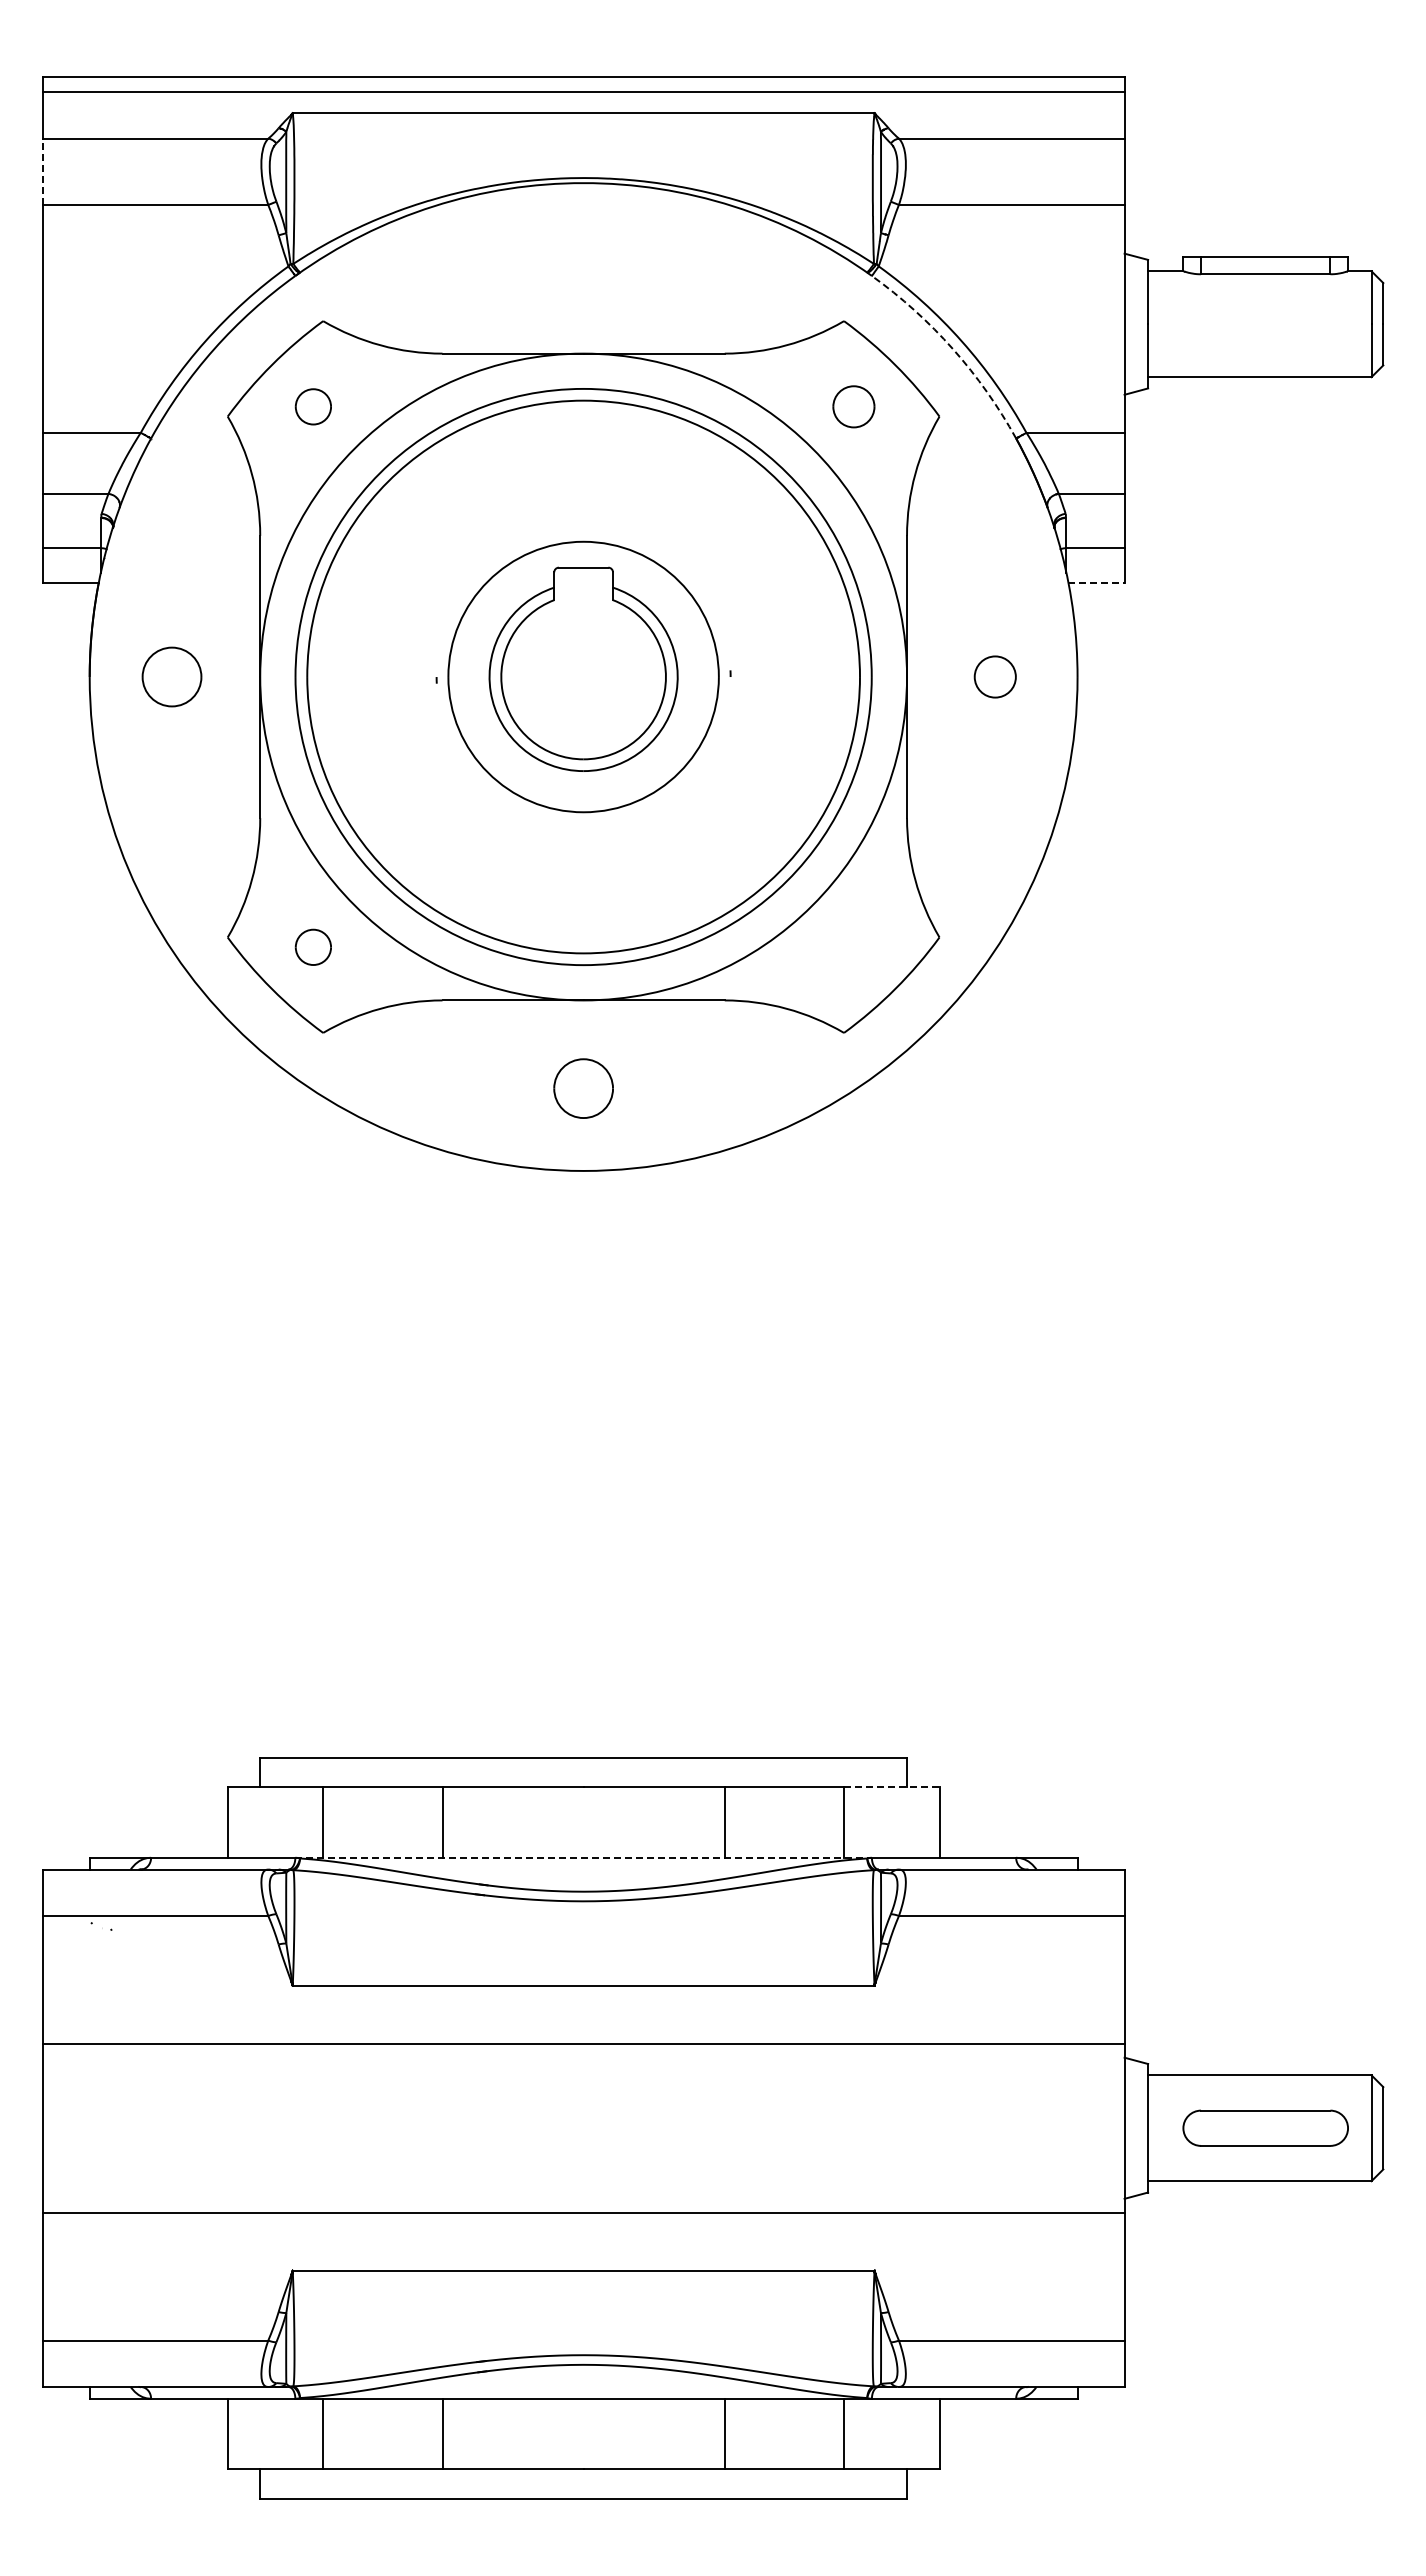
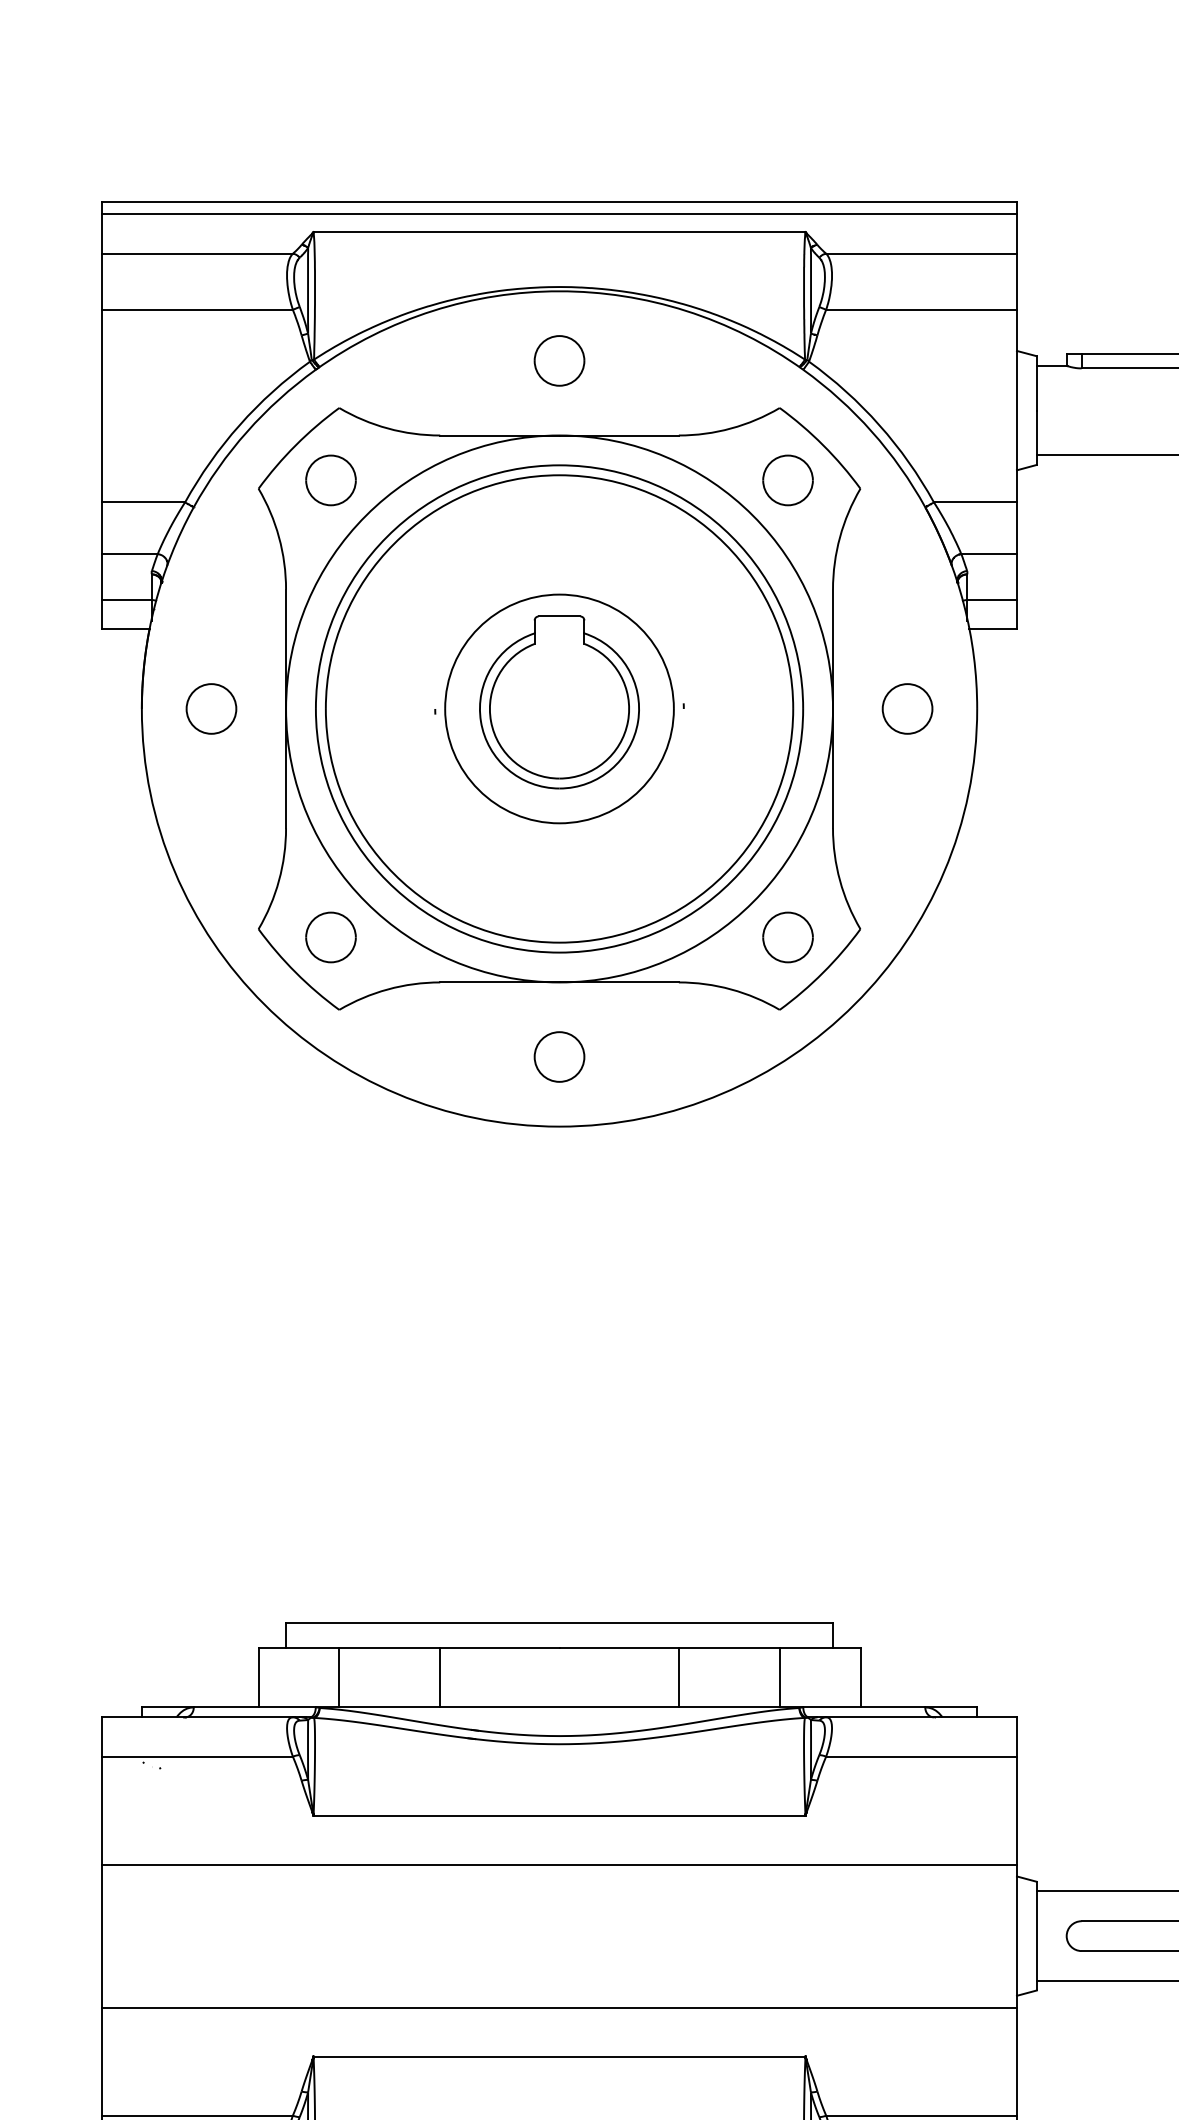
line: (42, 171) -> (101, 281), dashed -> solid
part: (583, 265) -> (559, 360), added
arc: (953, 349) -> (872, 432), dashed -> solid
part: (313, 406) -> (331, 480), size x1.67
part: (853, 406) -> (787, 480), size x1.43
line: (1096, 582) -> (993, 629), dashed -> solid
part: (995, 676) -> (907, 708), size x1.43
part: (313, 947) -> (331, 937), size x1.67
part: (853, 947) -> (787, 937), added
line: (891, 1787) -> (819, 1647), dashed -> solid
line: (584, 1857) -> (560, 1707), dashed -> solid

